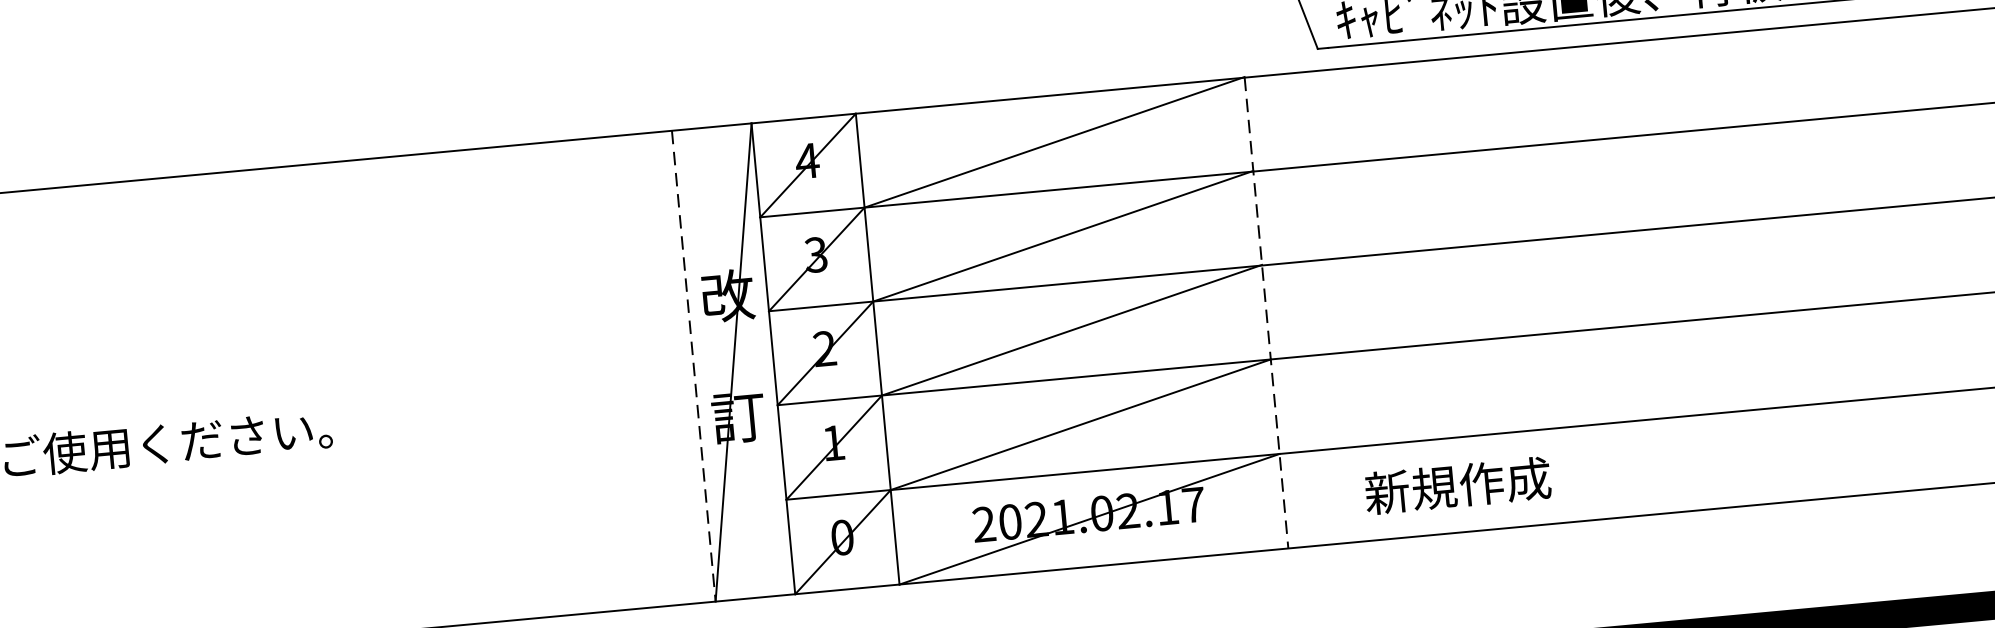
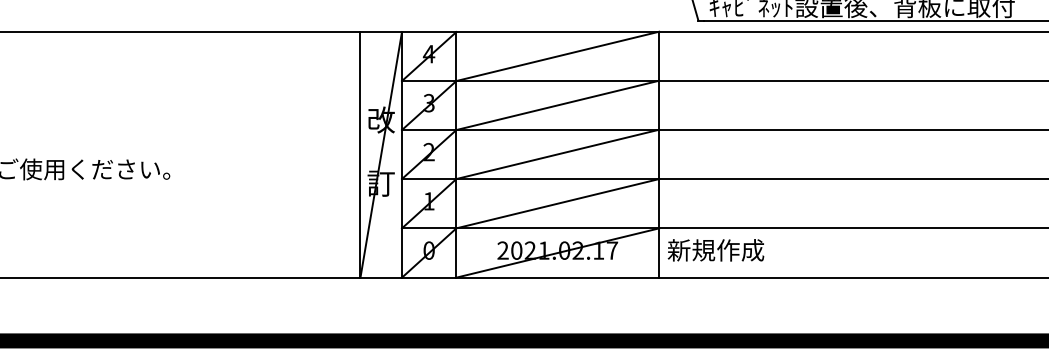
line: (1266, 312) -> (659, 154), dashed -> solid
line: (693, 365) -> (360, 154), dashed -> solid
text: (1457, 486) -> (715, 250), moved

